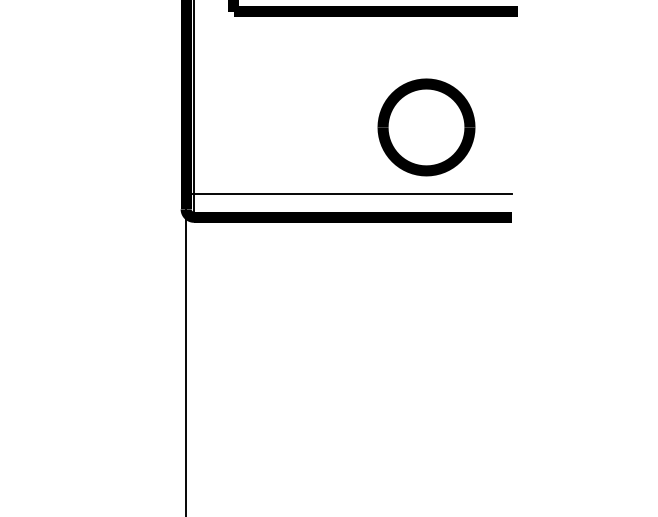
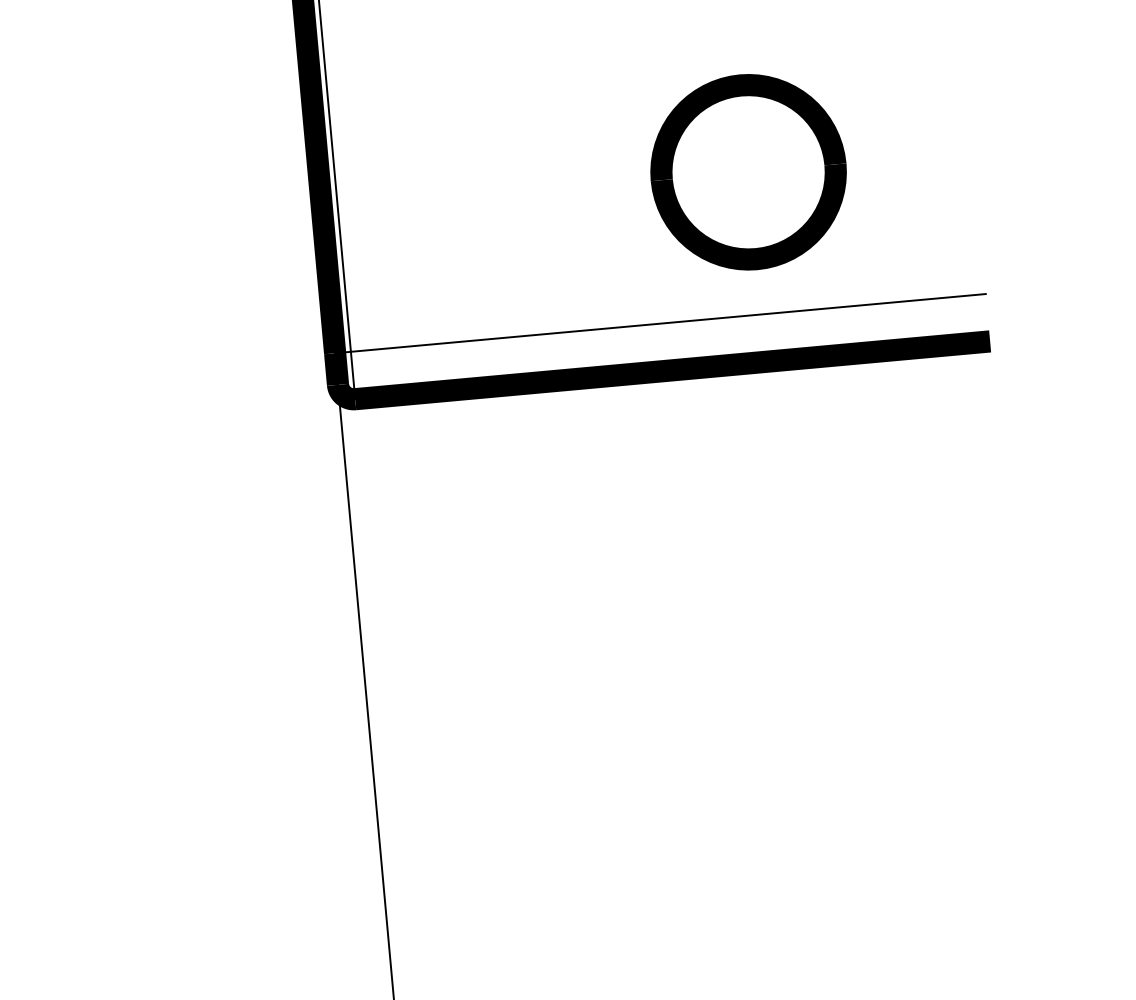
part: (426, 127) -> (748, 172), moved

